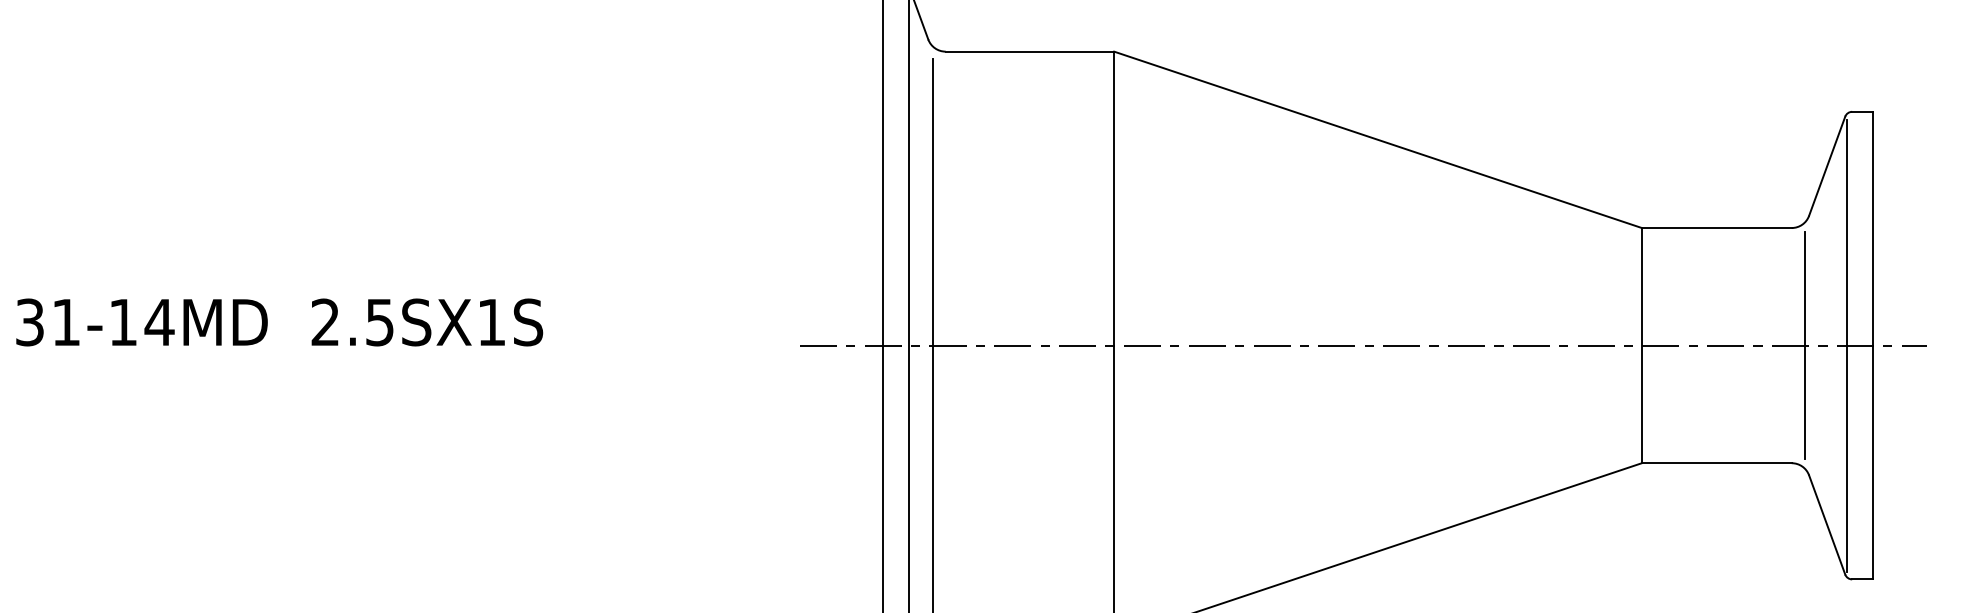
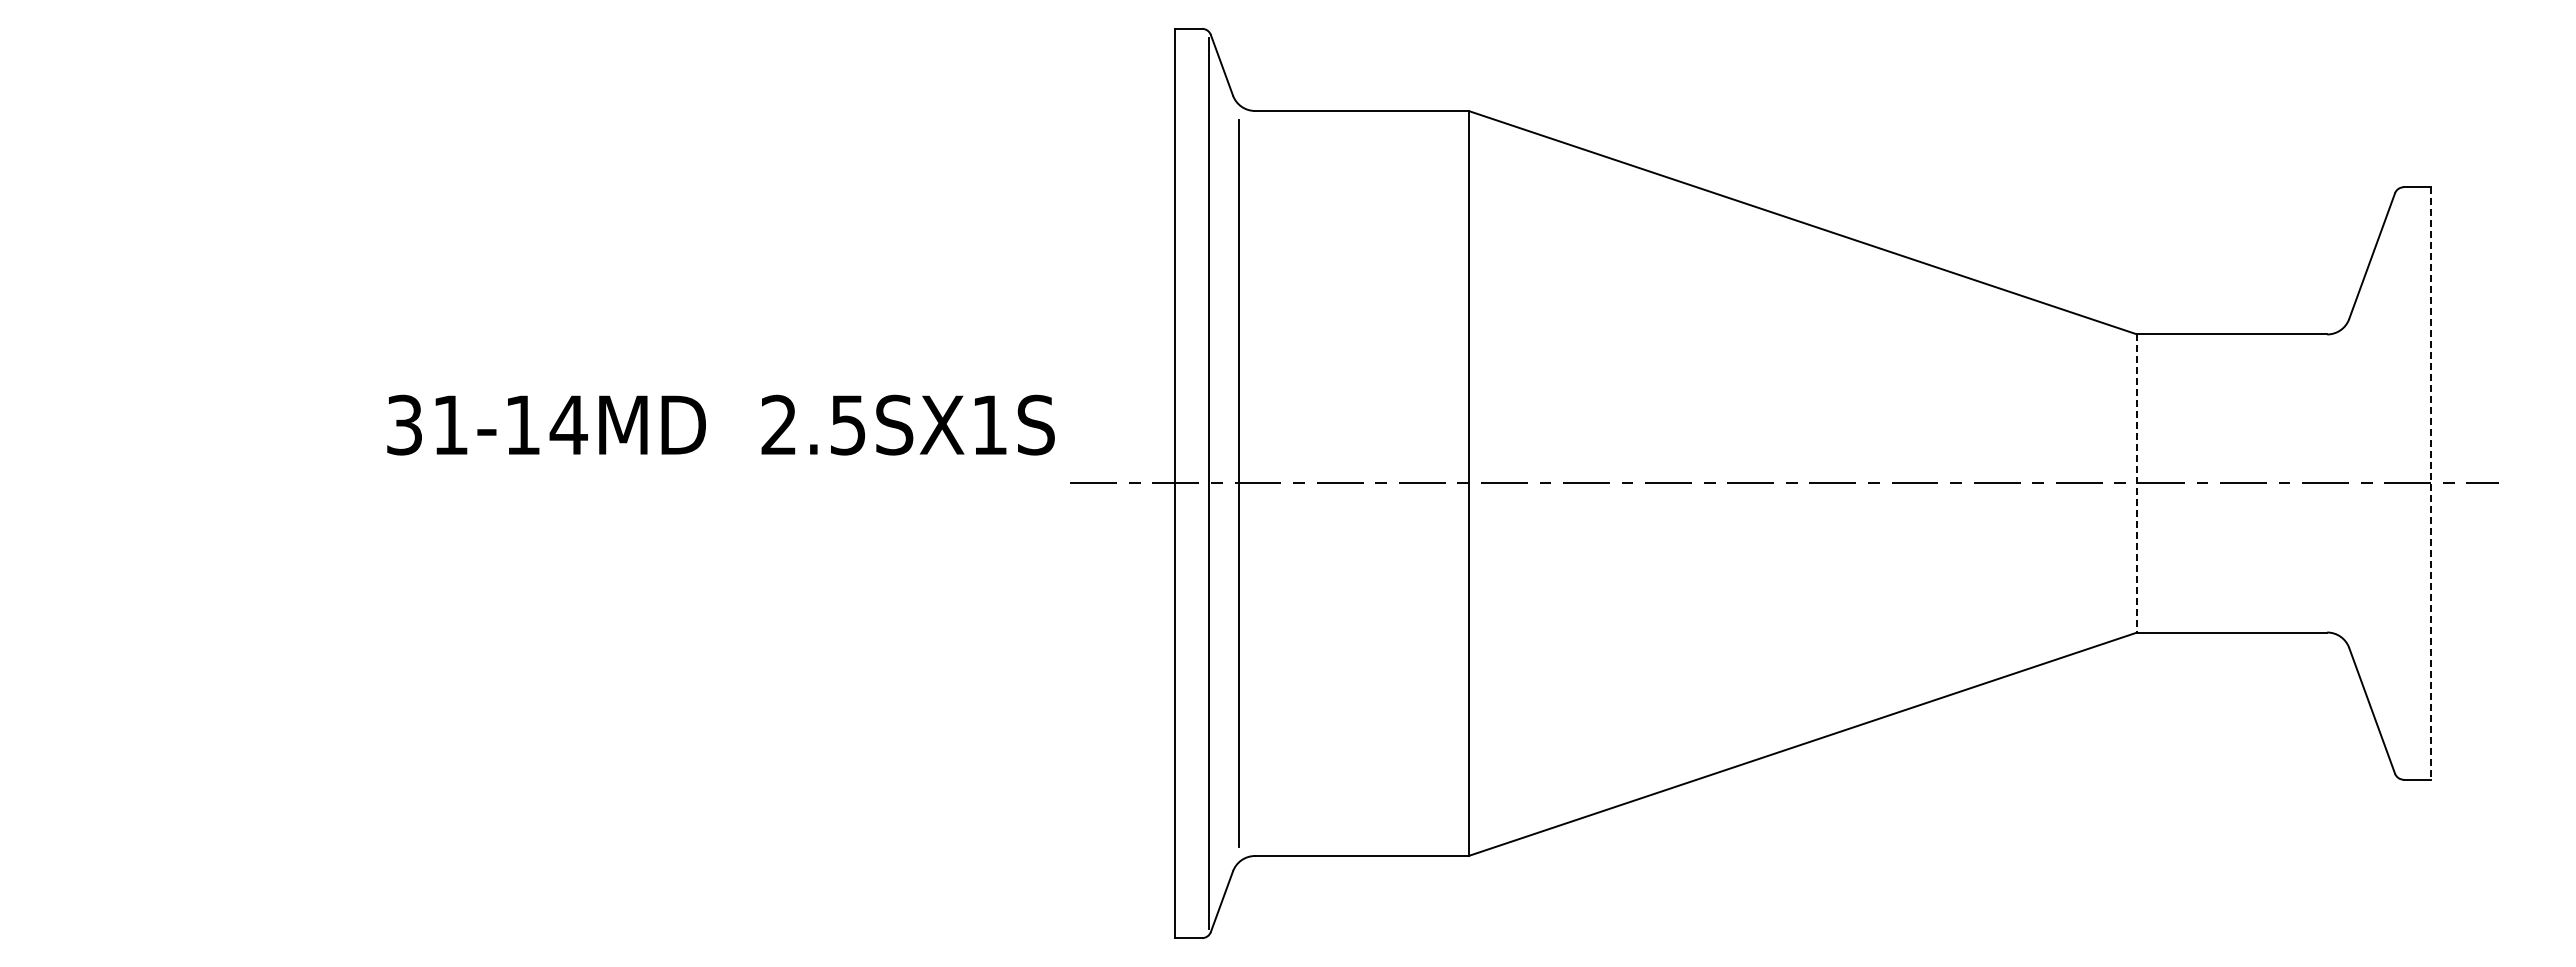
text: (279, 321) -> (720, 424), moved
line: (1642, 345) -> (2137, 483), solid -> dashed
line: (1804, 345) -> (2343, 483), removed
line: (1847, 345) -> (2397, 483), removed
line: (1873, 345) -> (2430, 483), solid -> dashed

